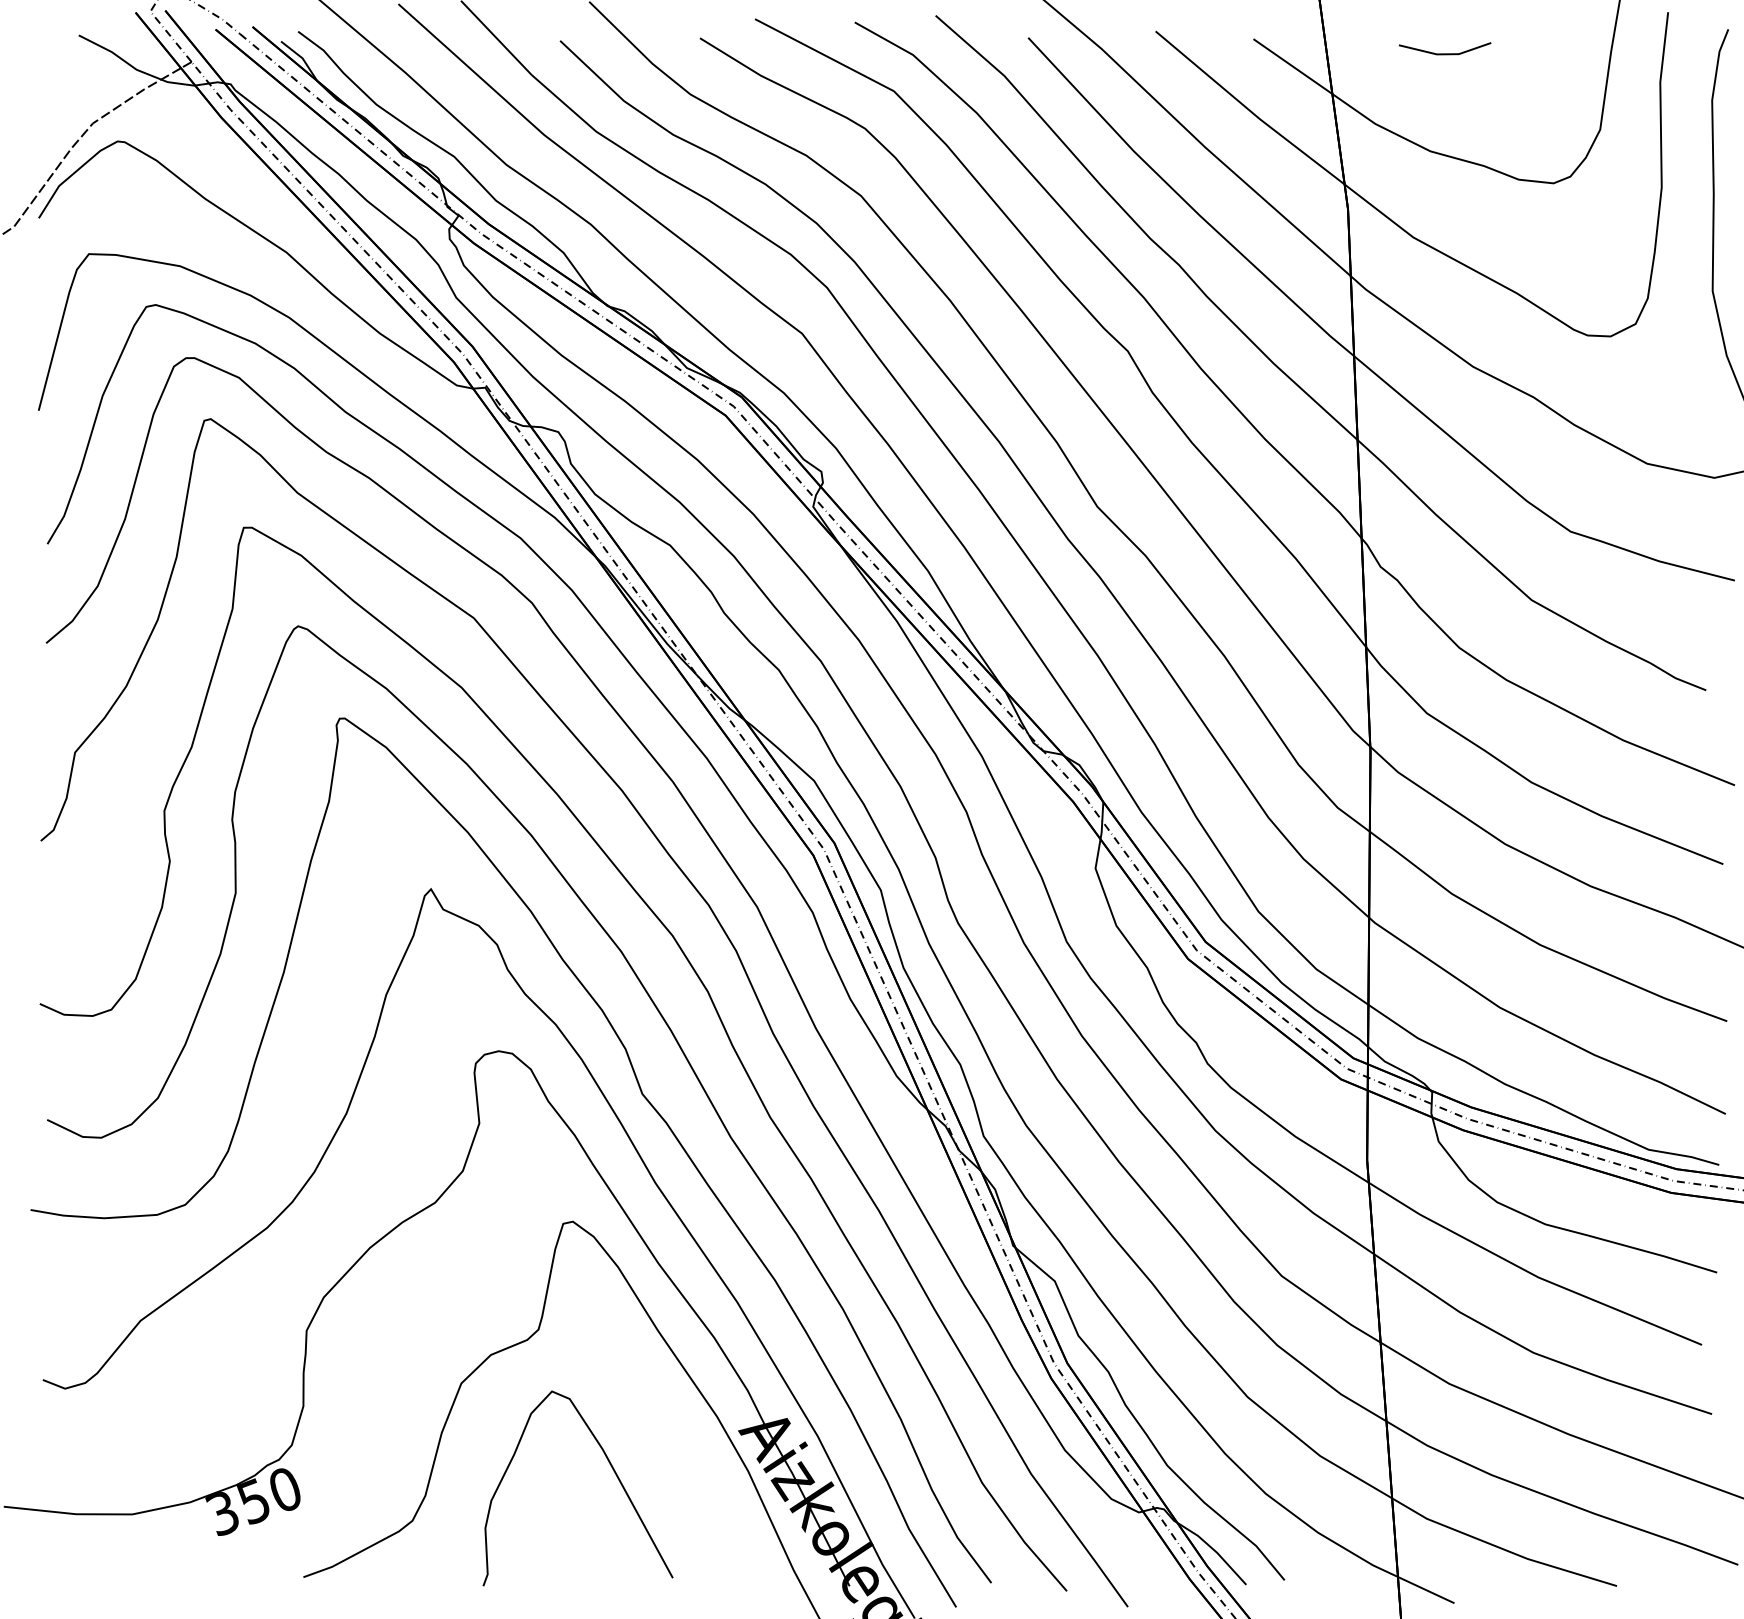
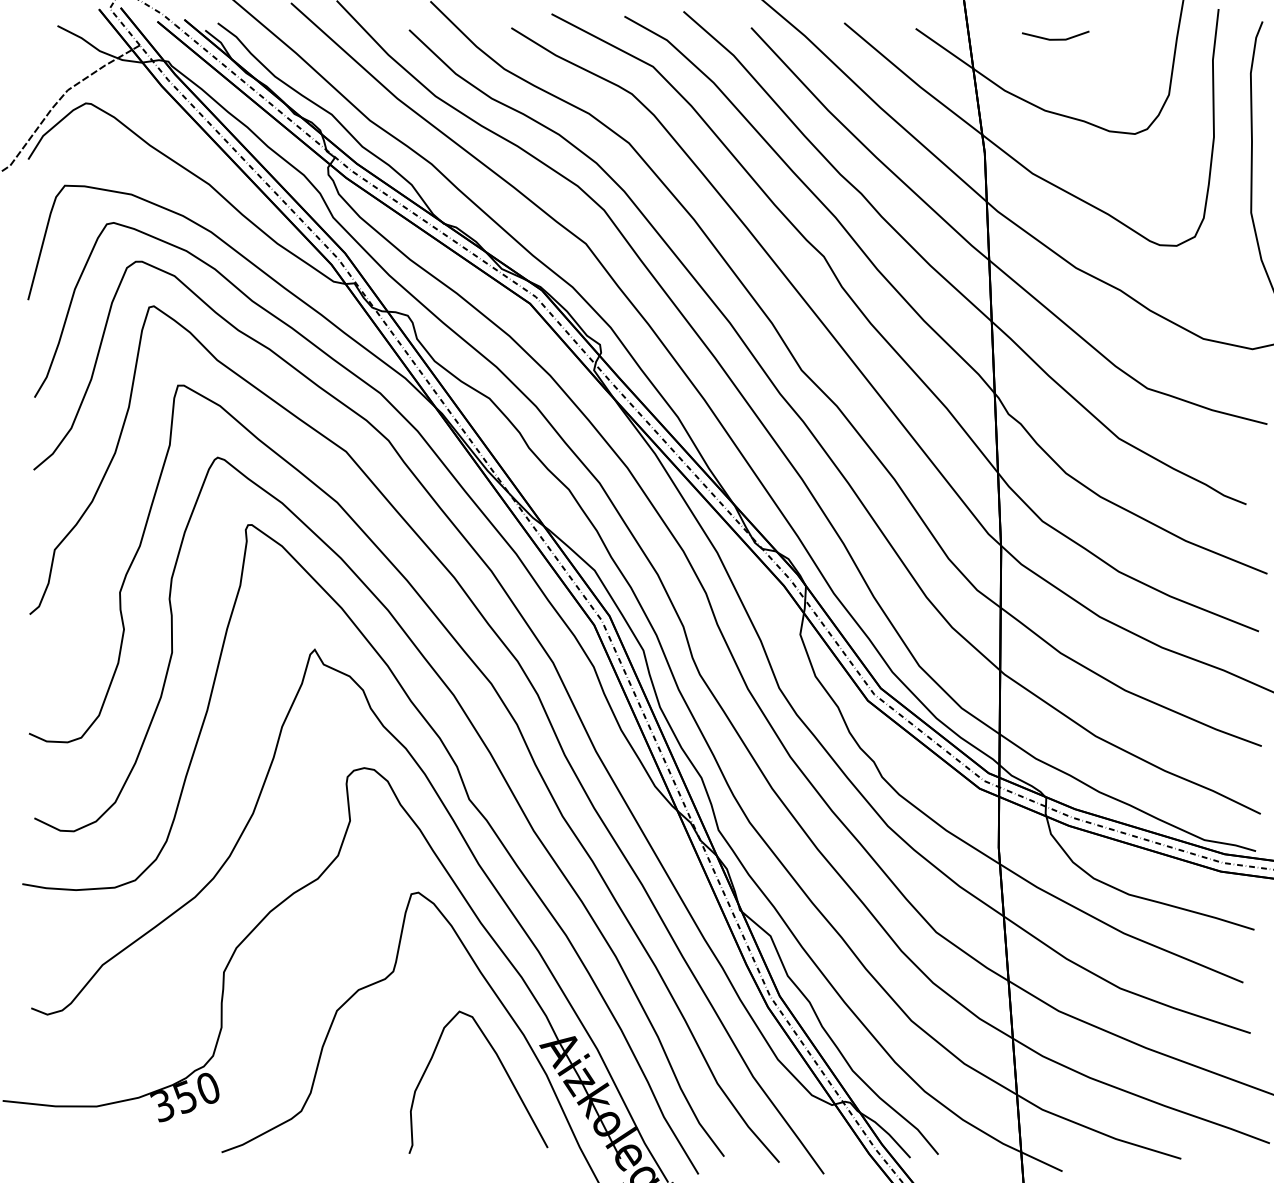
curve: (613, 1471) -> (504, 1070), moved

